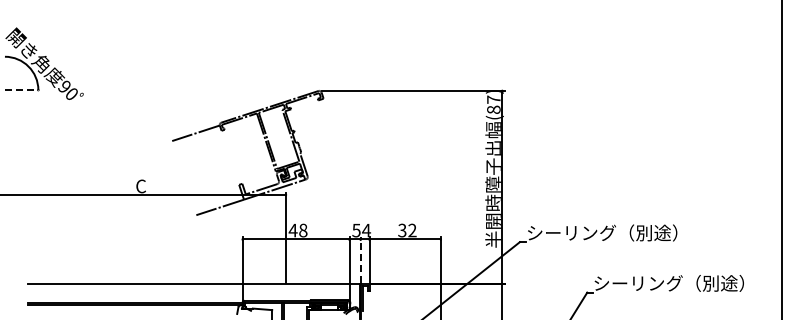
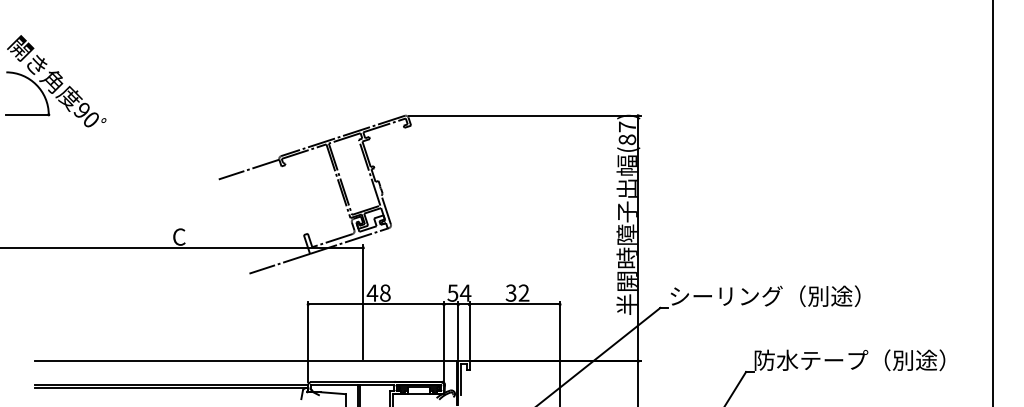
line: (21, 90) -> (27, 115), dashed -> solid
line: (360, 259) -> (458, 329), dashed -> solid
text: (638, 283) -> (811, 360), シーリング（別途） -> 防水テープ（別途）

